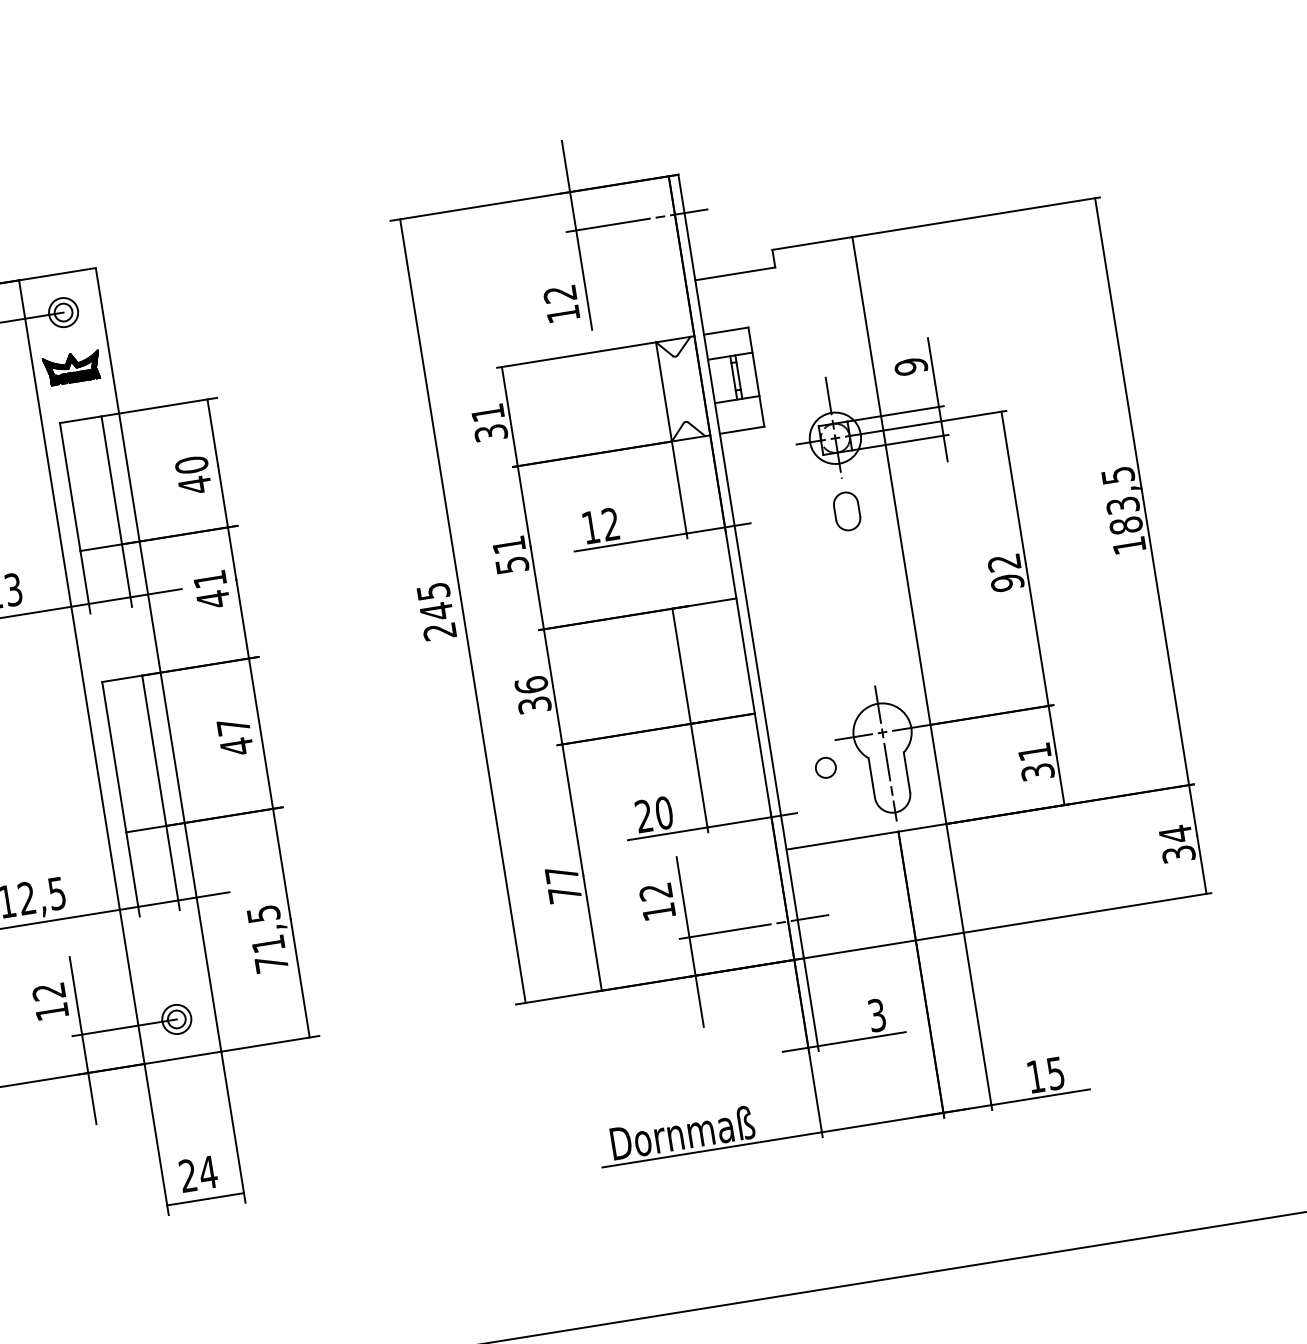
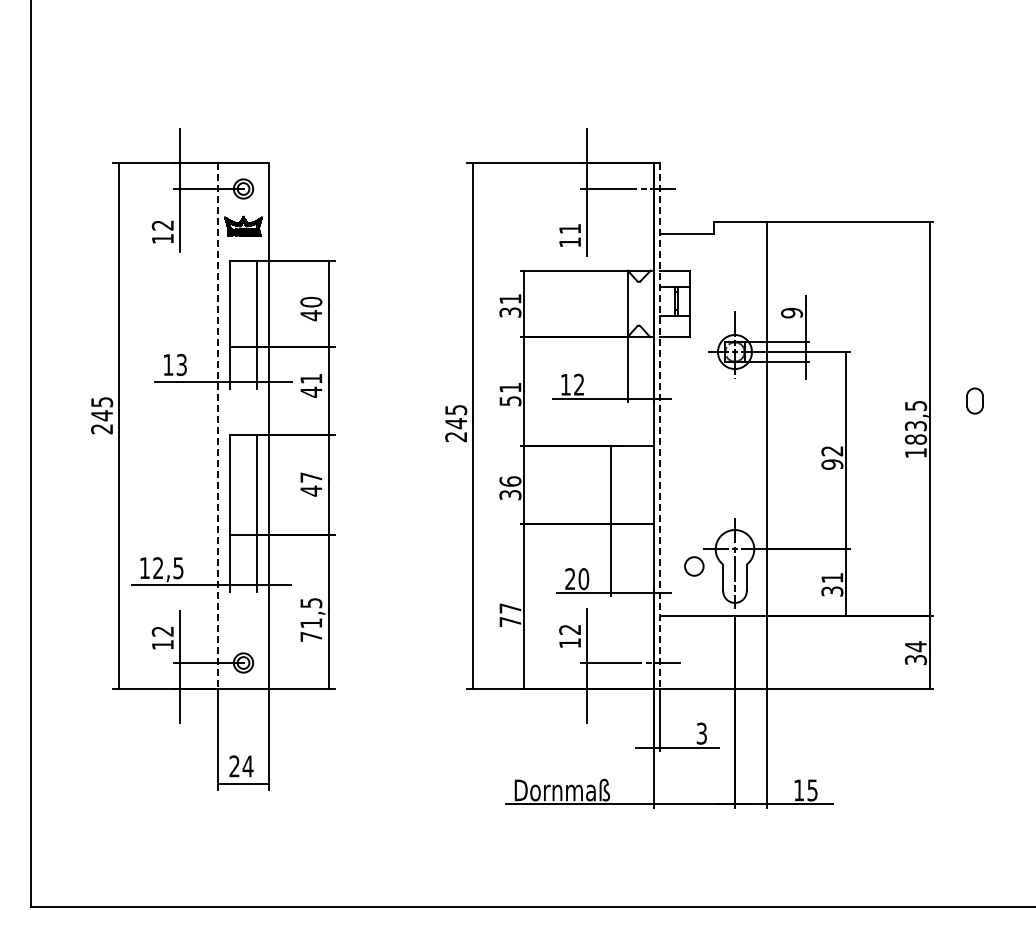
text: (559, 295) -> (569, 229), 12 -> 11
part: (846, 510) -> (974, 400), moved
line: (740, 567) -> (659, 426), solid -> dashed
line: (81, 672) -> (217, 426), solid -> dashed
circle: (824, 768) -> (693, 566), size x1.4

